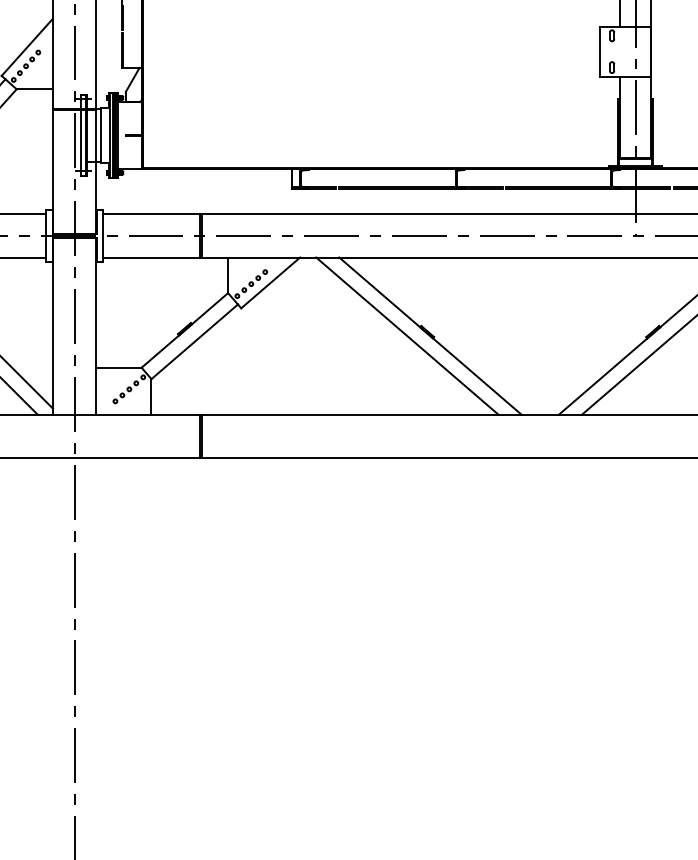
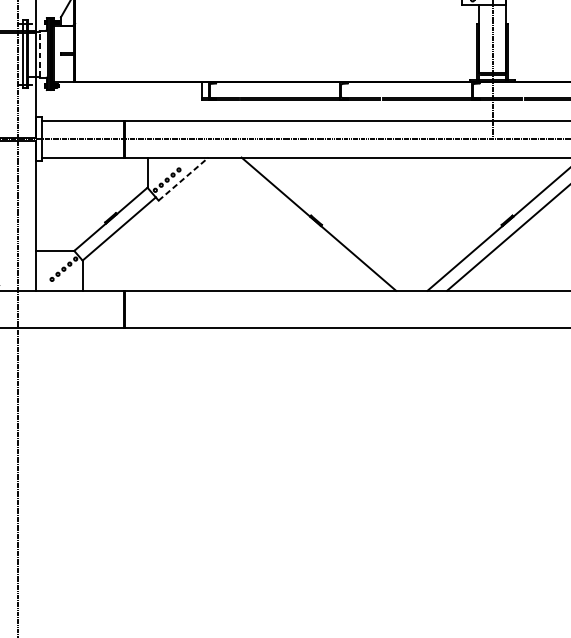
line: (100, 134) -> (39, 53), solid -> dashed
line: (270, 282) -> (183, 178), solid -> dashed
line: (407, 335) -> (299, 223), removed

